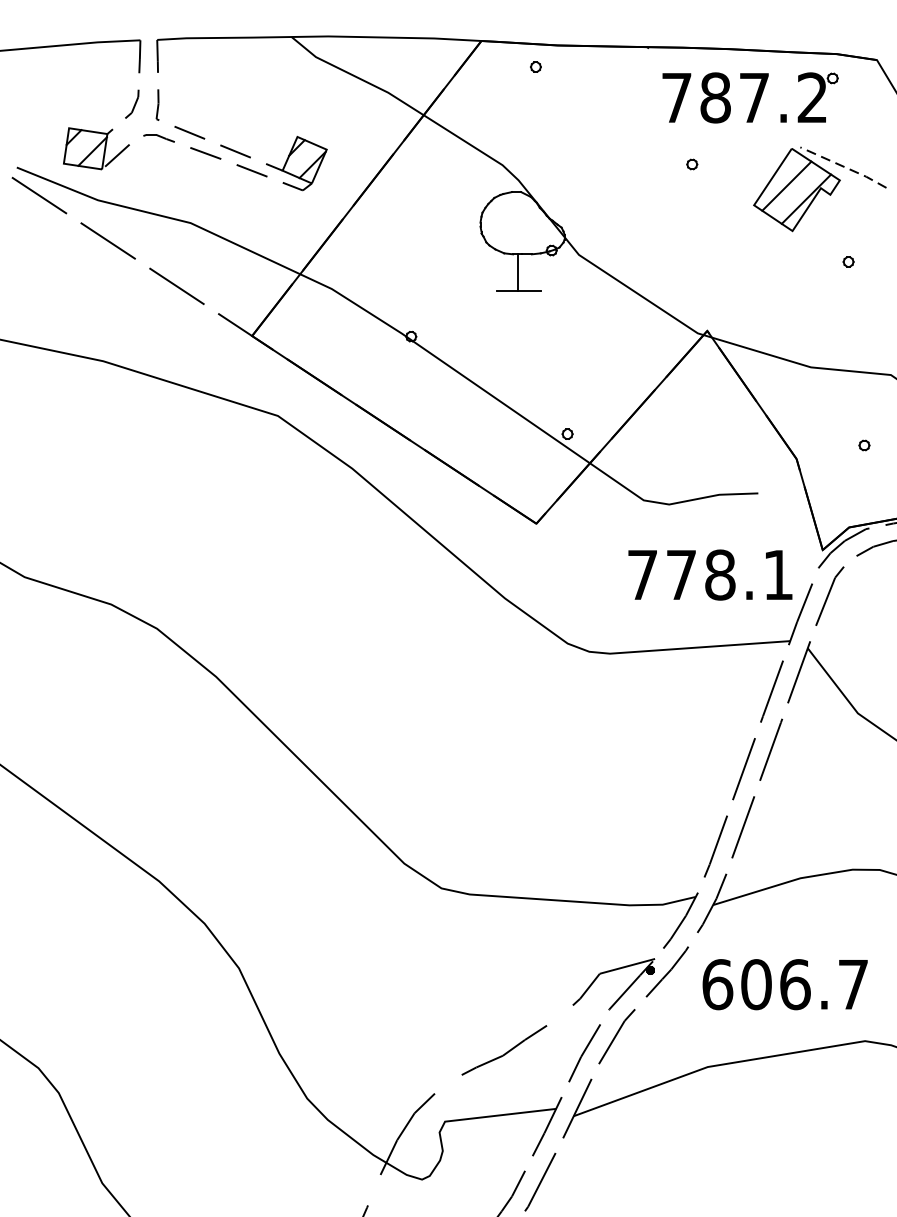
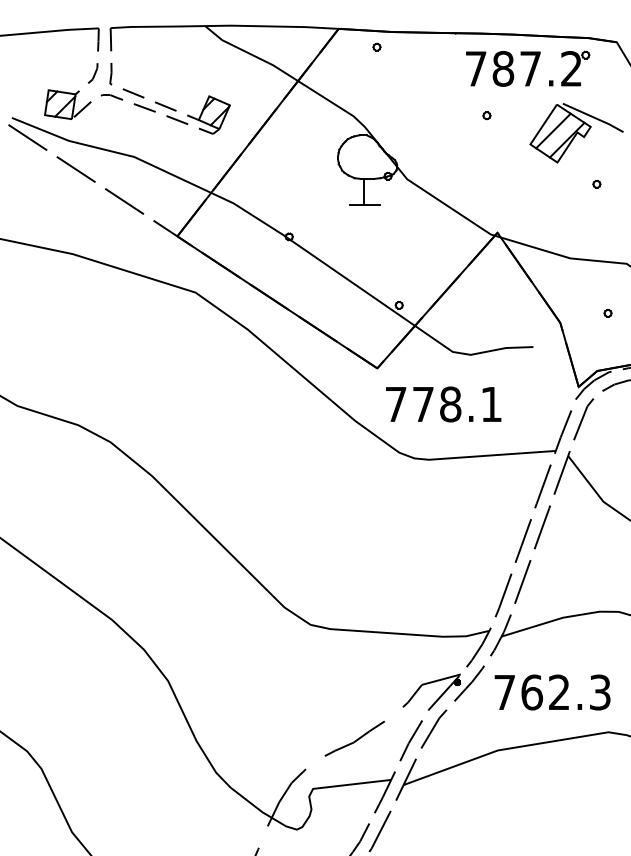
line: (843, 167) -> (593, 117), dashed -> solid
text: (710, 575) -> (443, 404), moved
text: (785, 984) -> (552, 692), 606.7 -> 762.3

